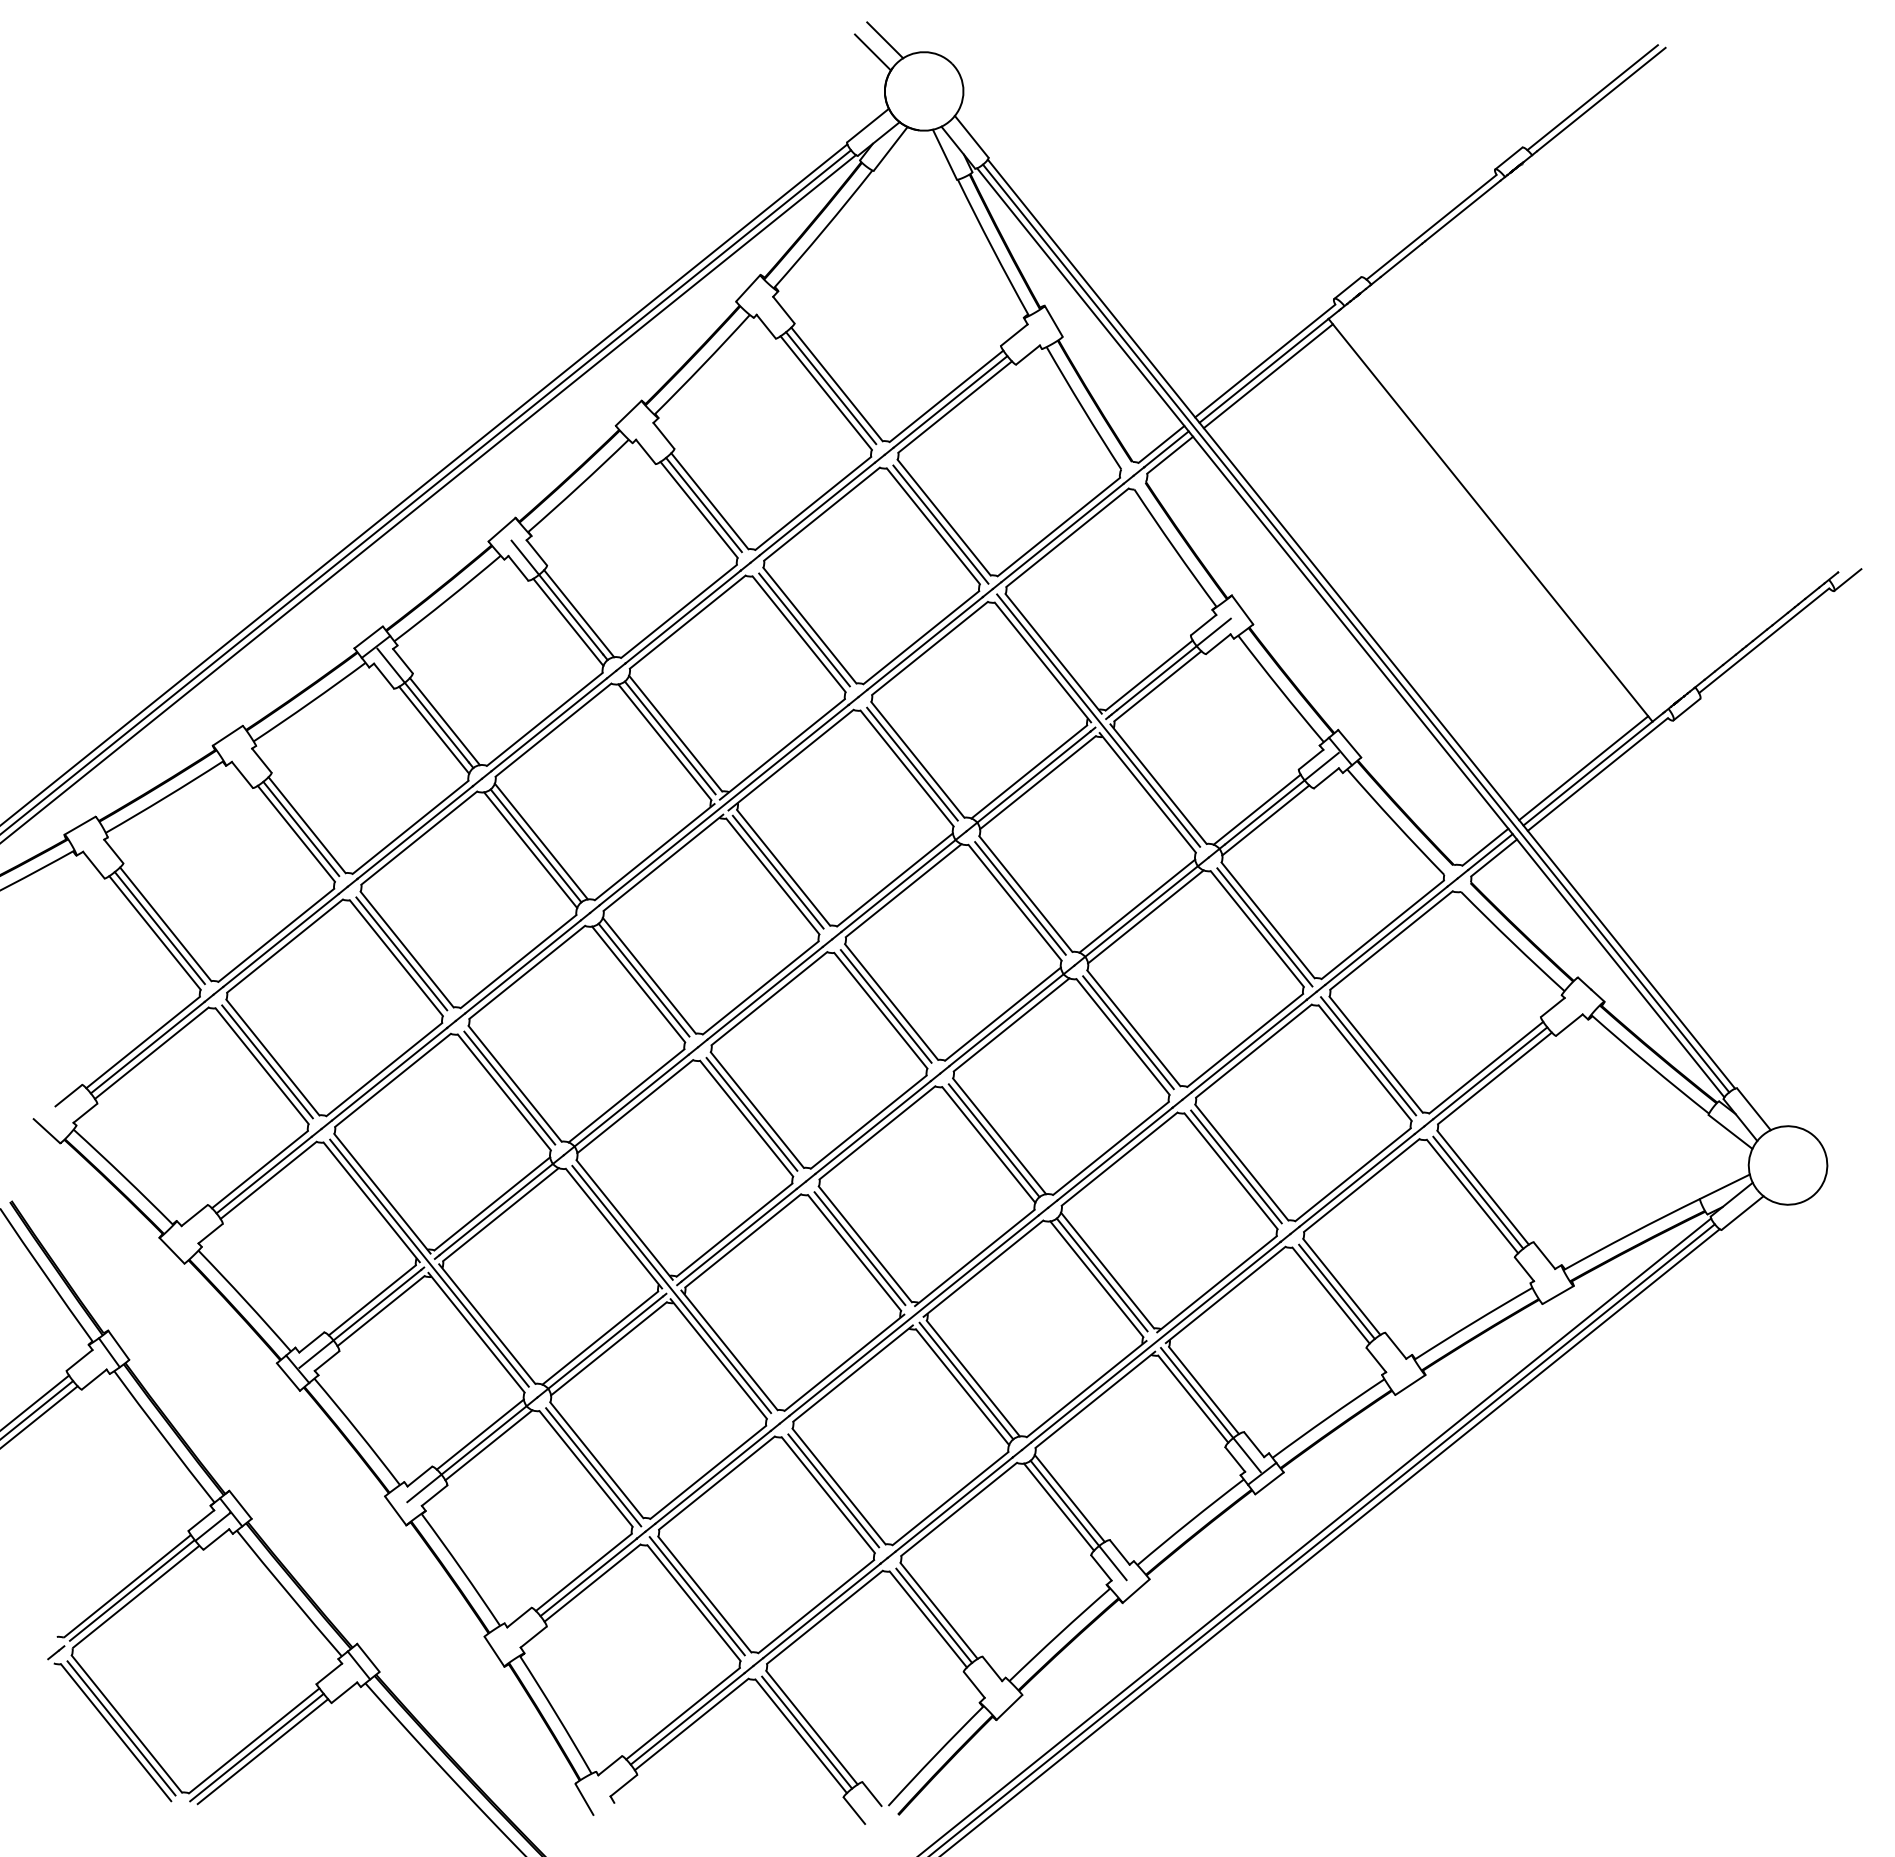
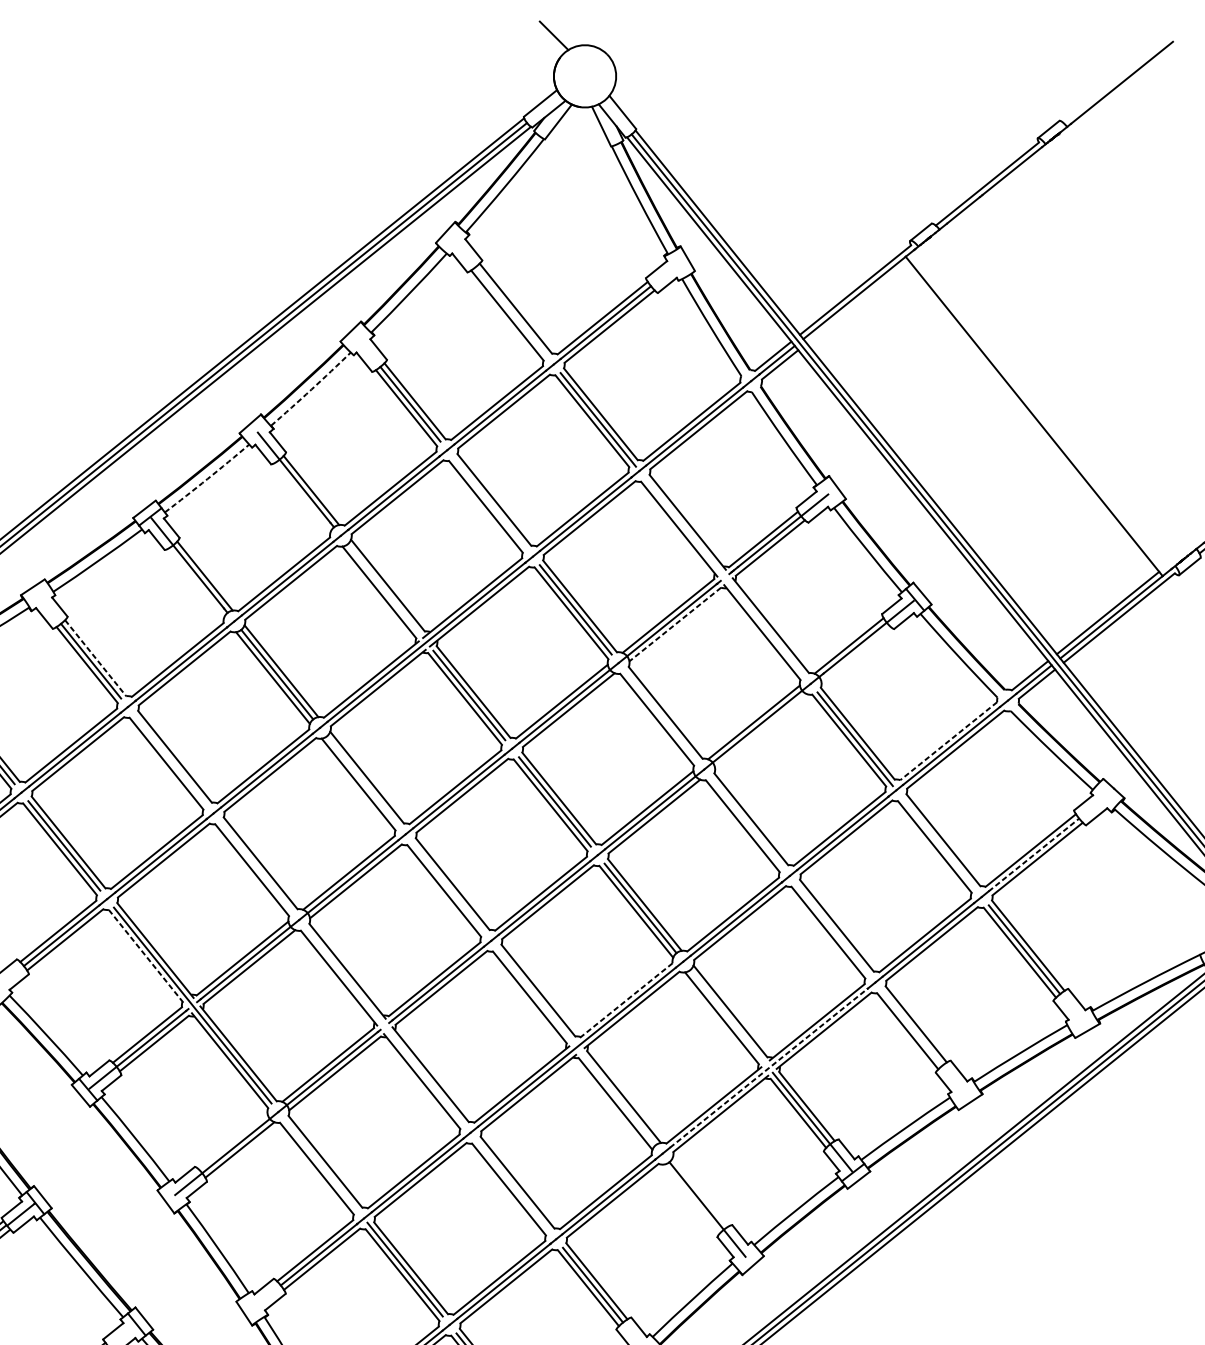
line: (872, 52) -> (544, 45), removed
line: (1592, 97) -> (1115, 81), removed
line: (1267, 376) -> (857, 302), removed
line: (831, 388) -> (511, 311), removed
arc: (579, 486) -> (311, 389), solid -> dashed
arc: (448, 599) -> (207, 479), solid -> dashed
line: (568, 621) -> (302, 496), removed
line: (804, 629) -> (490, 503), removed
line: (1098, 720) -> (723, 575), removed
line: (434, 729) -> (196, 582), removed
line: (669, 737) -> (383, 588), removed
line: (1037, 783) -> (674, 625), solid -> dashed
line: (1265, 820) -> (855, 654), removed
line: (307, 825) -> (96, 658), solid -> dashed
line: (1020, 898) -> (661, 716), removed
line: (1145, 916) -> (760, 730), removed
line: (1382, 930) -> (948, 741), solid -> dashed
line: (401, 953) -> (170, 759), removed
line: (643, 979) -> (362, 780), removed
line: (1128, 1032) -> (747, 822), removed
line: (1368, 1056) -> (937, 841), removed
line: (1490, 1073) -> (1034, 855), solid -> dashed
line: (509, 1087) -> (256, 866), removed
line: (751, 1113) -> (448, 886), removed
line: (1236, 1166) -> (832, 928), removed
line: (371, 1202) -> (146, 957), solid -> dashed
line: (859, 1248) -> (533, 993), removed
line: (974, 1257) -> (624, 1001), solid -> dashed
line: (1101, 1274) -> (725, 1014), removed
line: (671, 1289) -> (384, 1026), removed
line: (1336, 1291) -> (912, 1028), removed
line: (1155, 1342) -> (768, 1068), solid -> dashed
line: (966, 1380) -> (618, 1098), removed
line: (479, 1434) -> (232, 1141), removed
line: (593, 1467) -> (322, 1167), removed
line: (833, 1490) -> (513, 1185), removed
line: (1069, 1498) -> (700, 1192), removed
line: (1059, 1506) -> (692, 1198), removed

